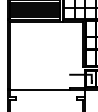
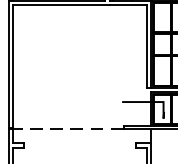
line: (40, 89) -> (69, 129), solid -> dashed

